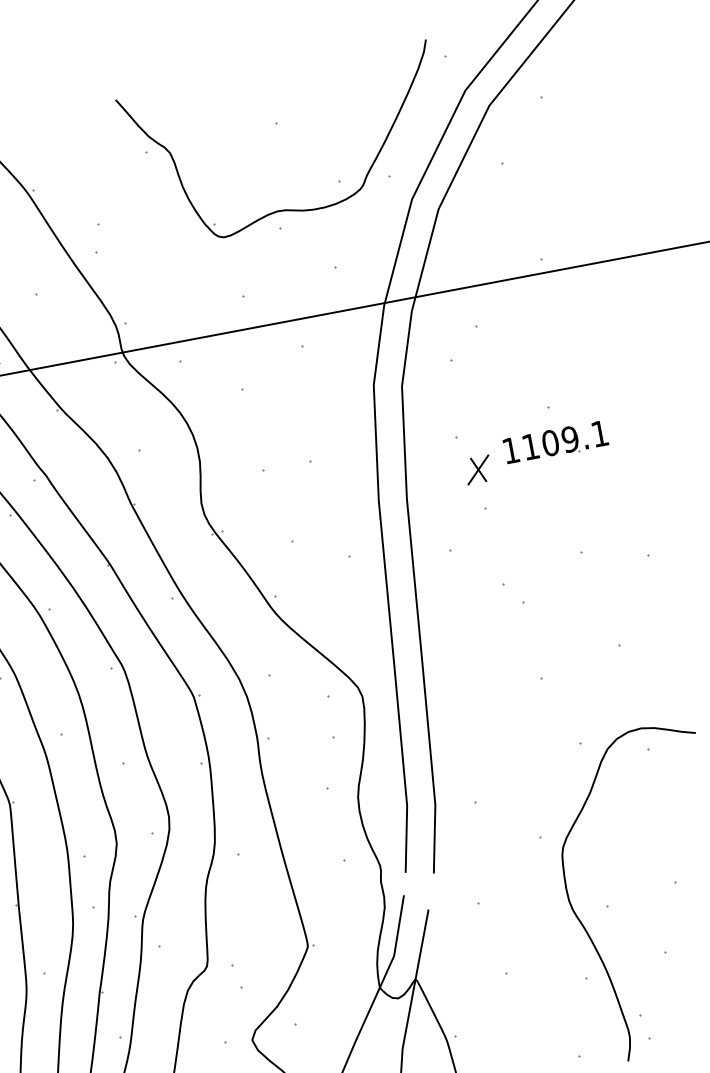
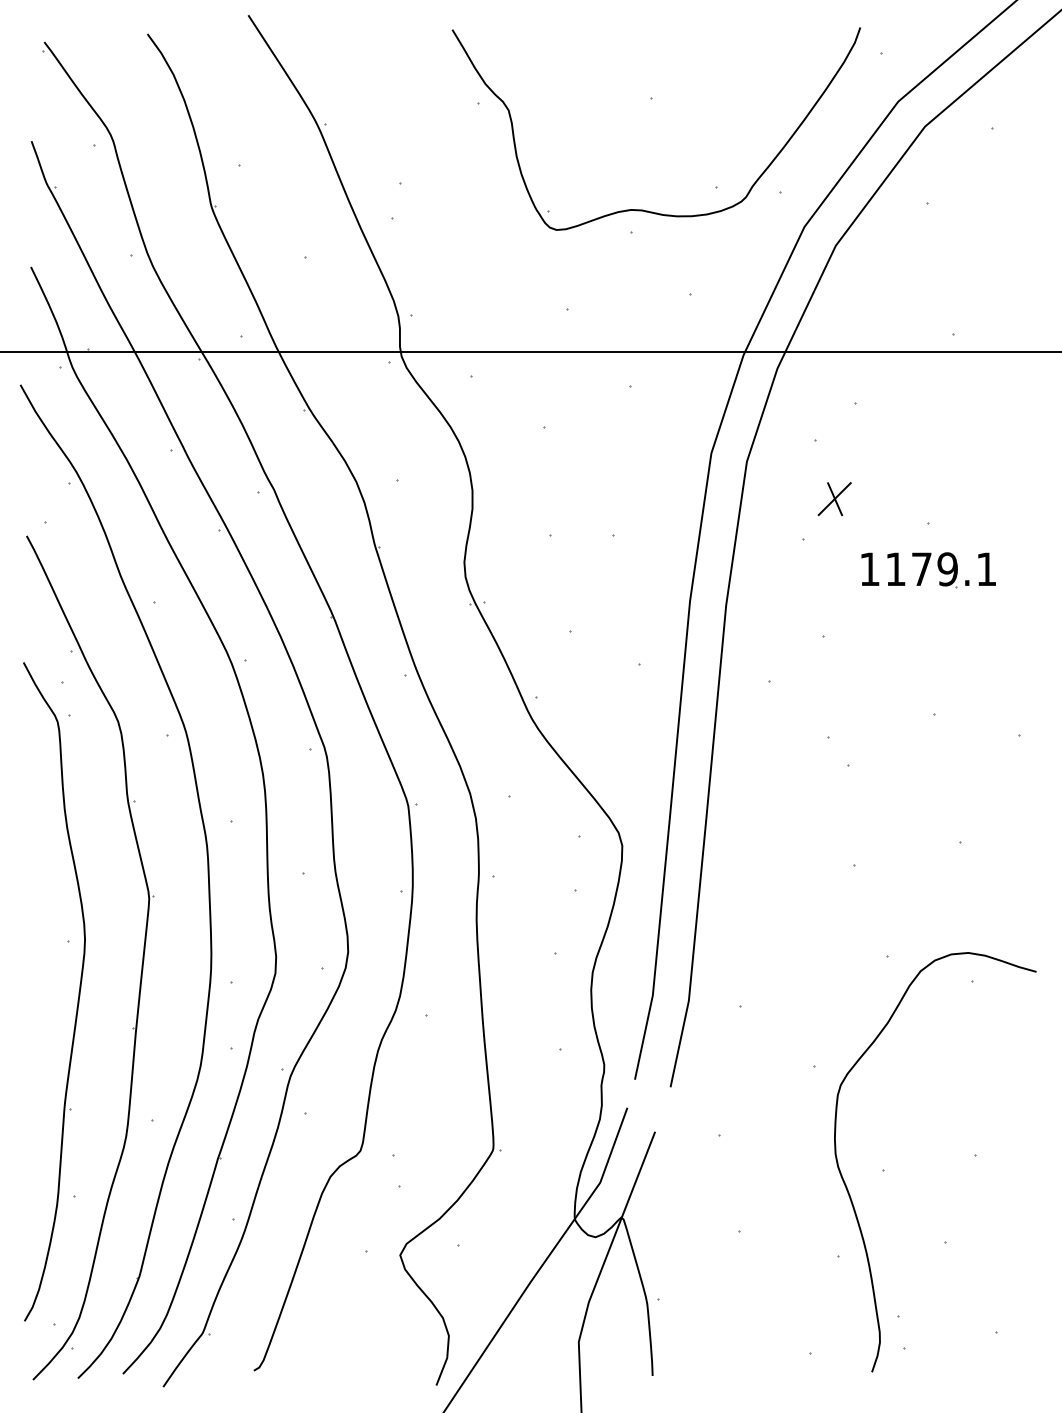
text: (550, 443) -> (921, 569), 1109.1 -> 1179.1
part: (478, 470) -> (834, 499), moved

